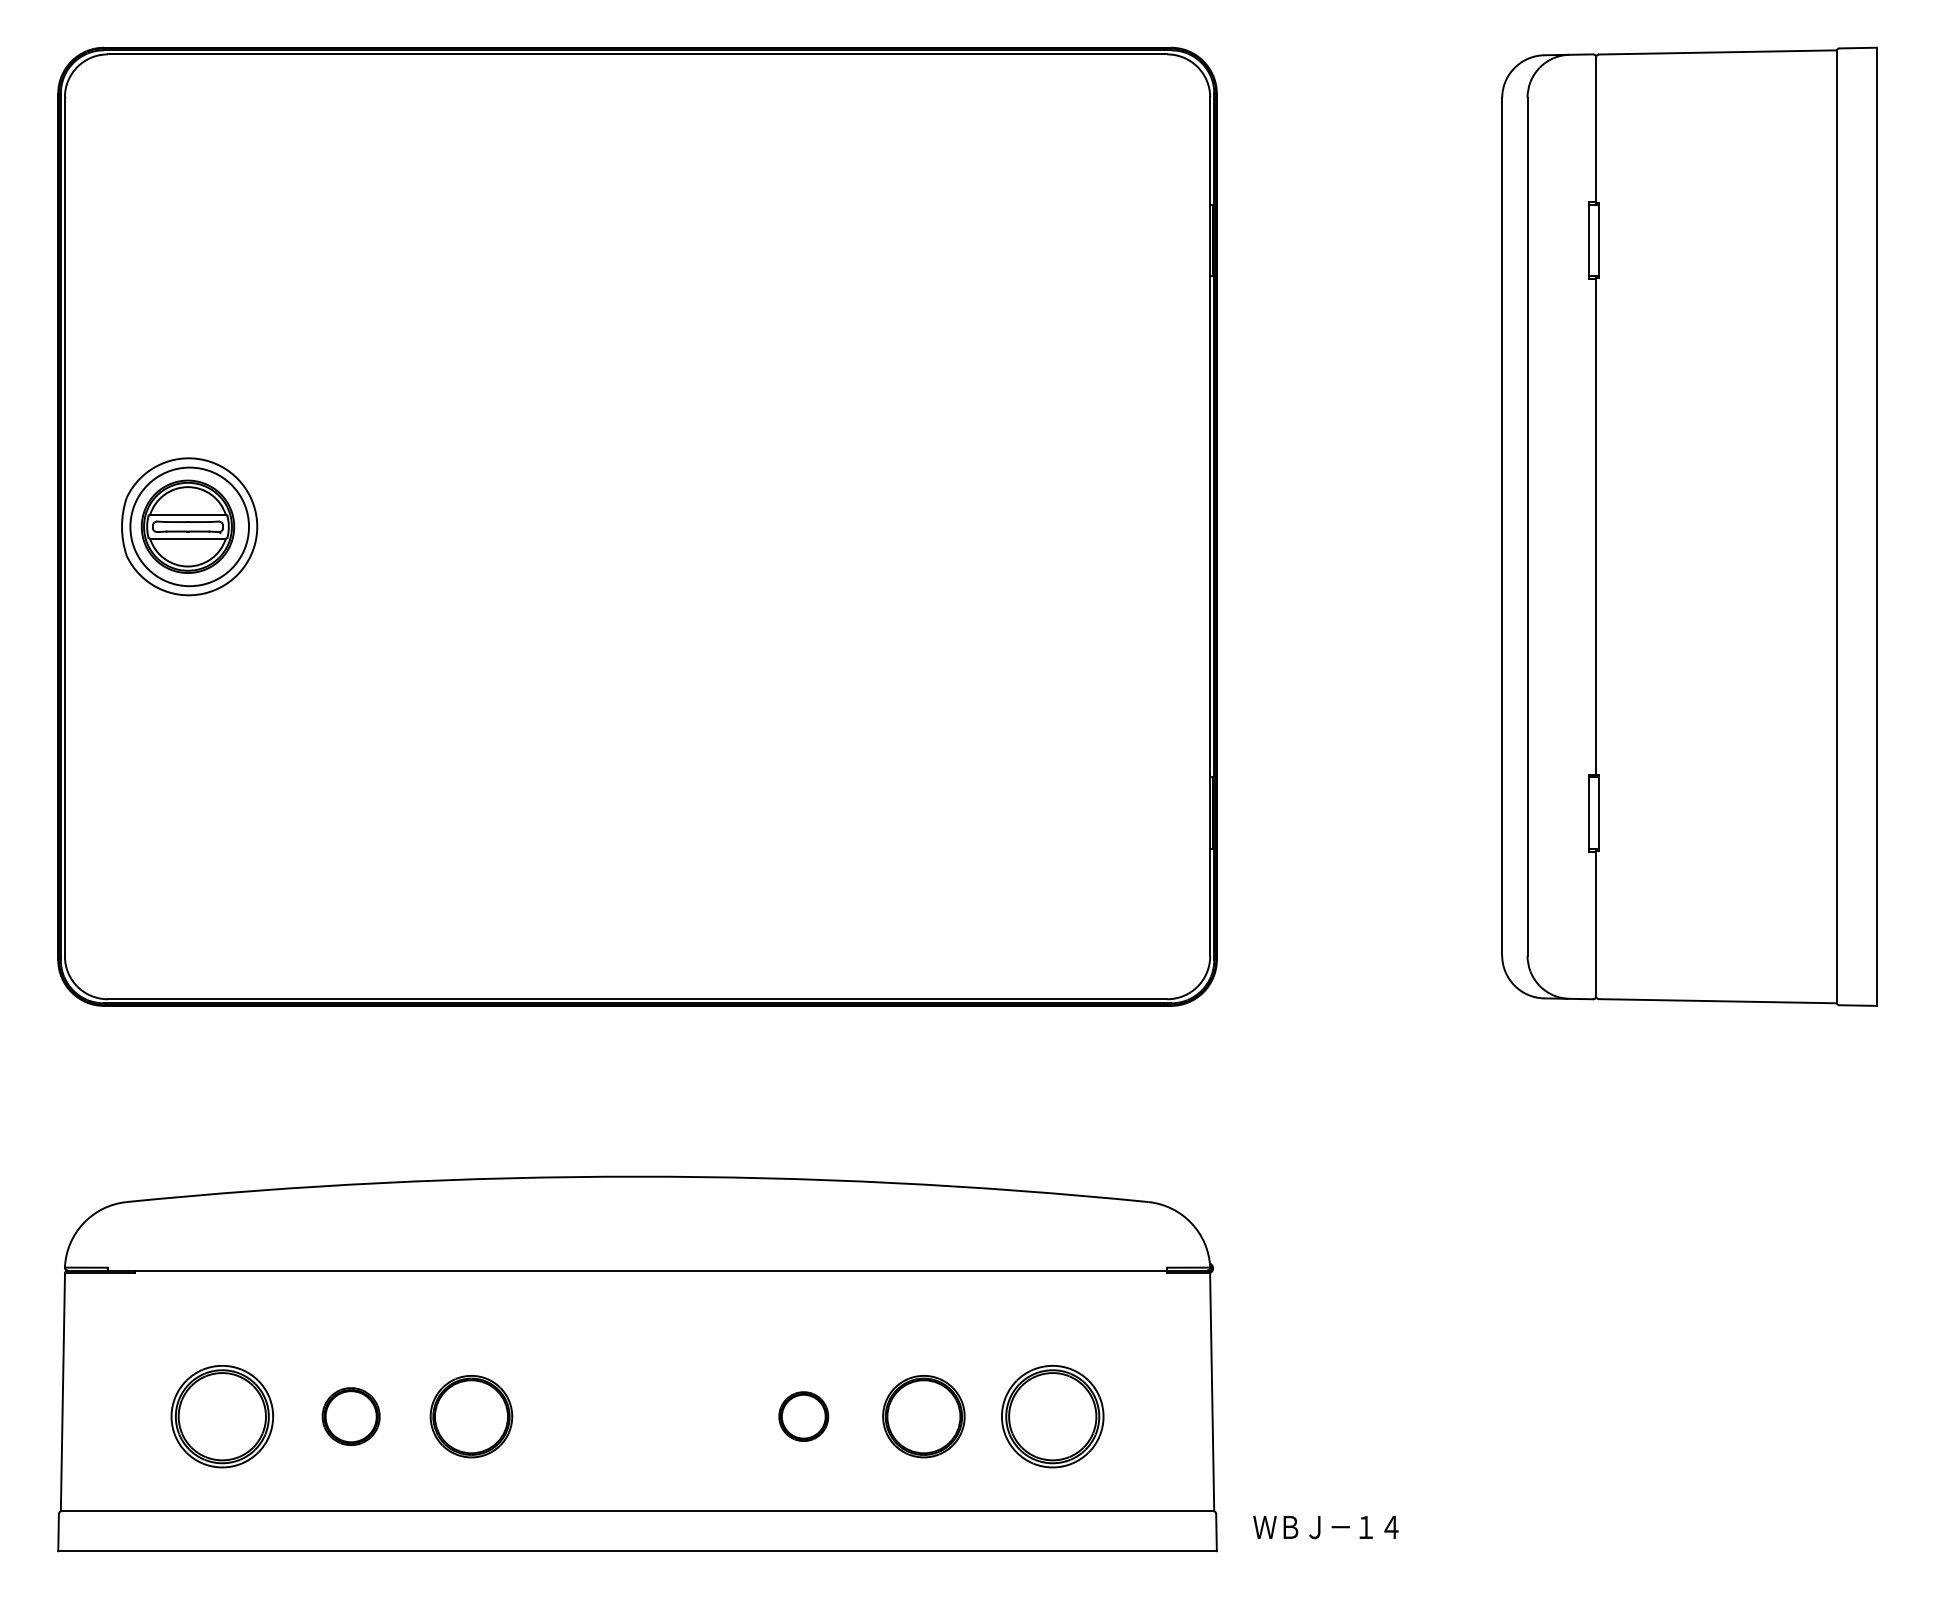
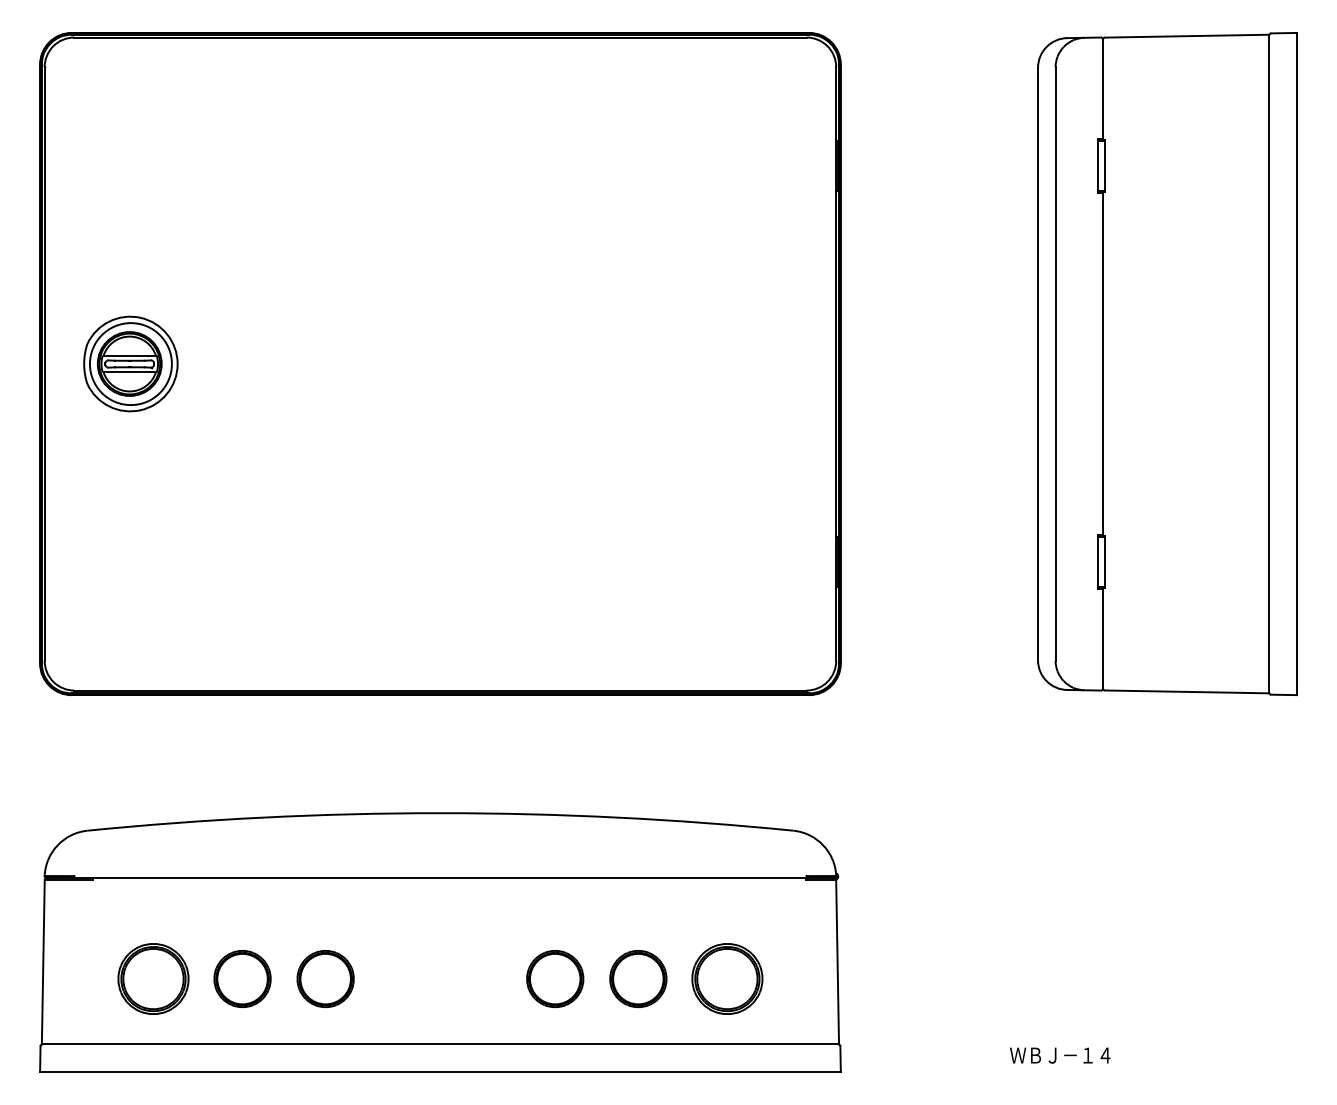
part: (351, 1415) -> (242, 978), size x1.43
part: (804, 1415) -> (555, 978), size x1.67
text: (1326, 1527) -> (1060, 1055), moved

